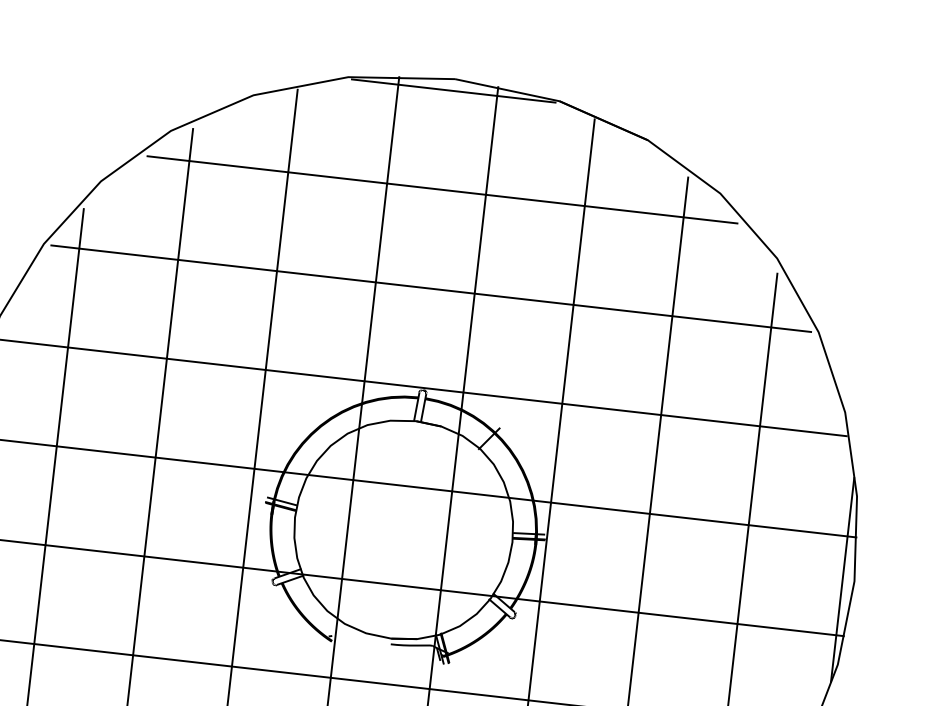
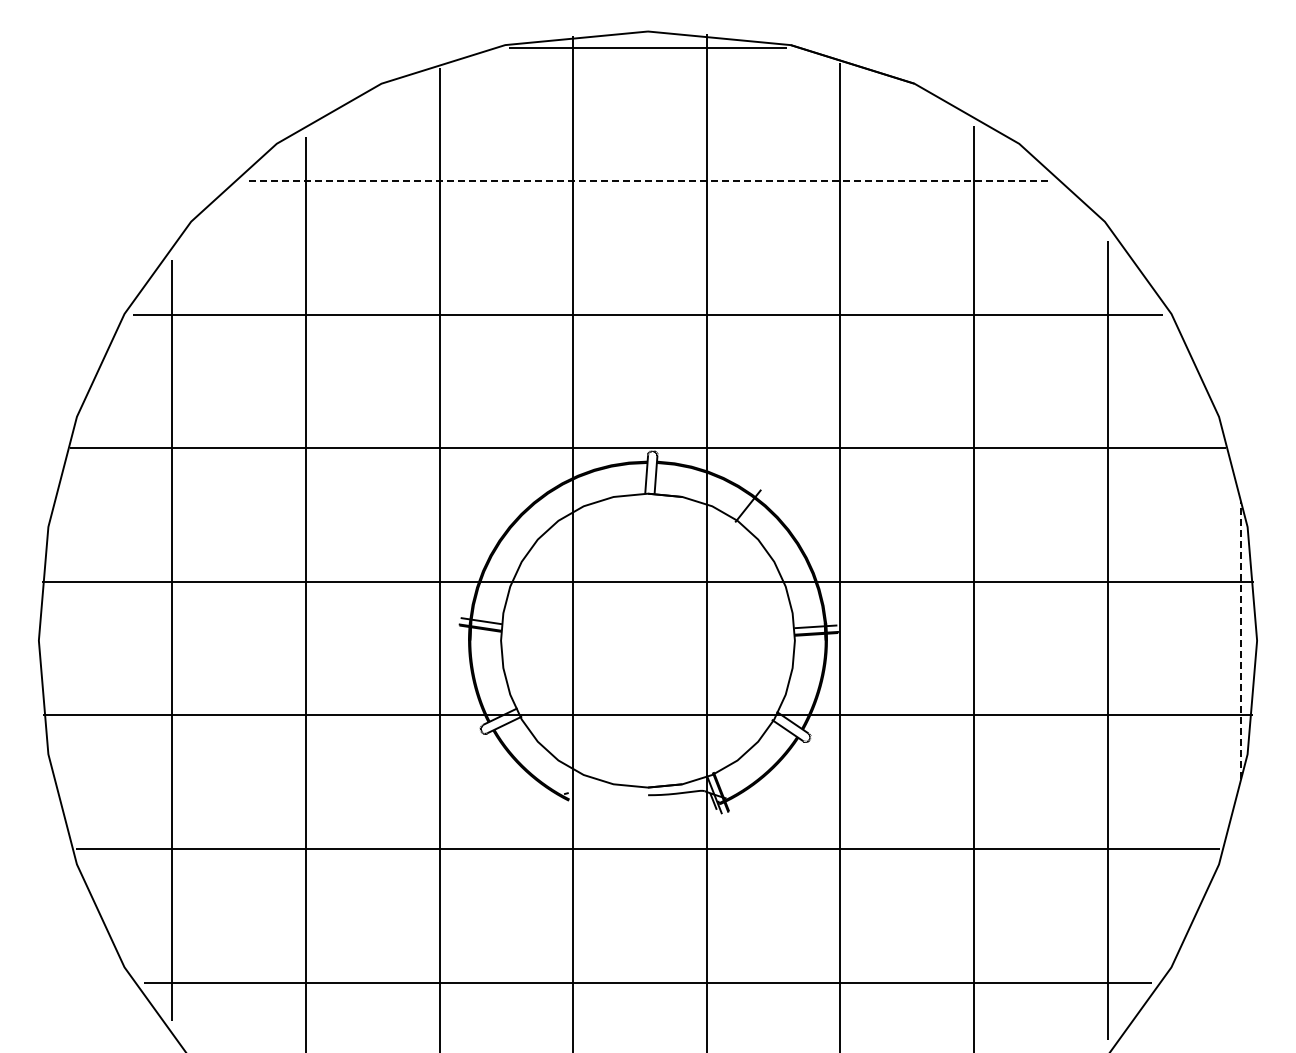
line: (442, 190) -> (647, 181), solid -> dashed
line: (842, 579) -> (1241, 640), solid -> dashed

